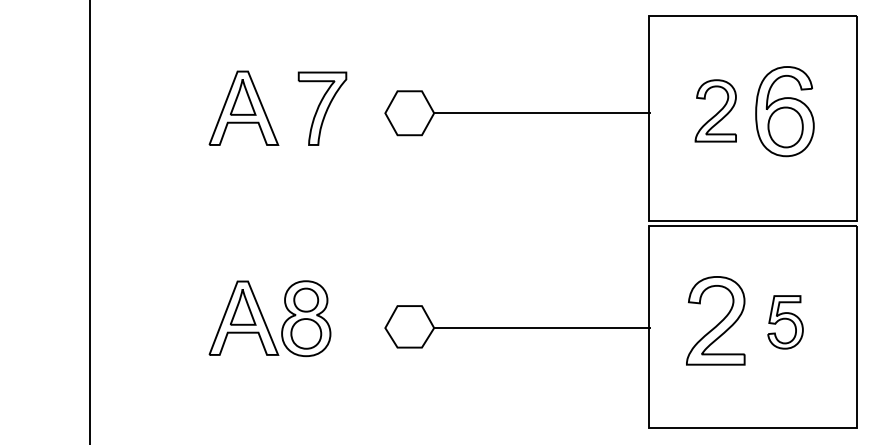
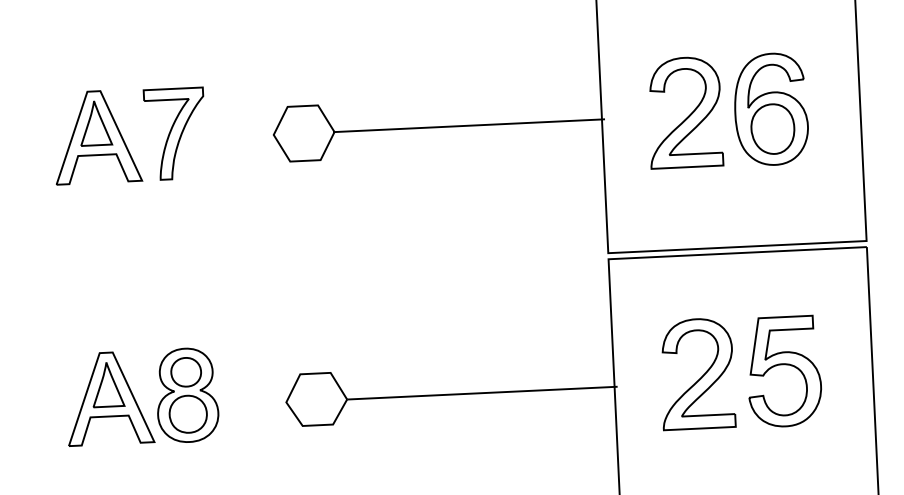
part: (322, 108) -> (175, 133), moved
part: (715, 110) -> (684, 112), size x1.43
part: (785, 322) -> (784, 371), size x1.67

